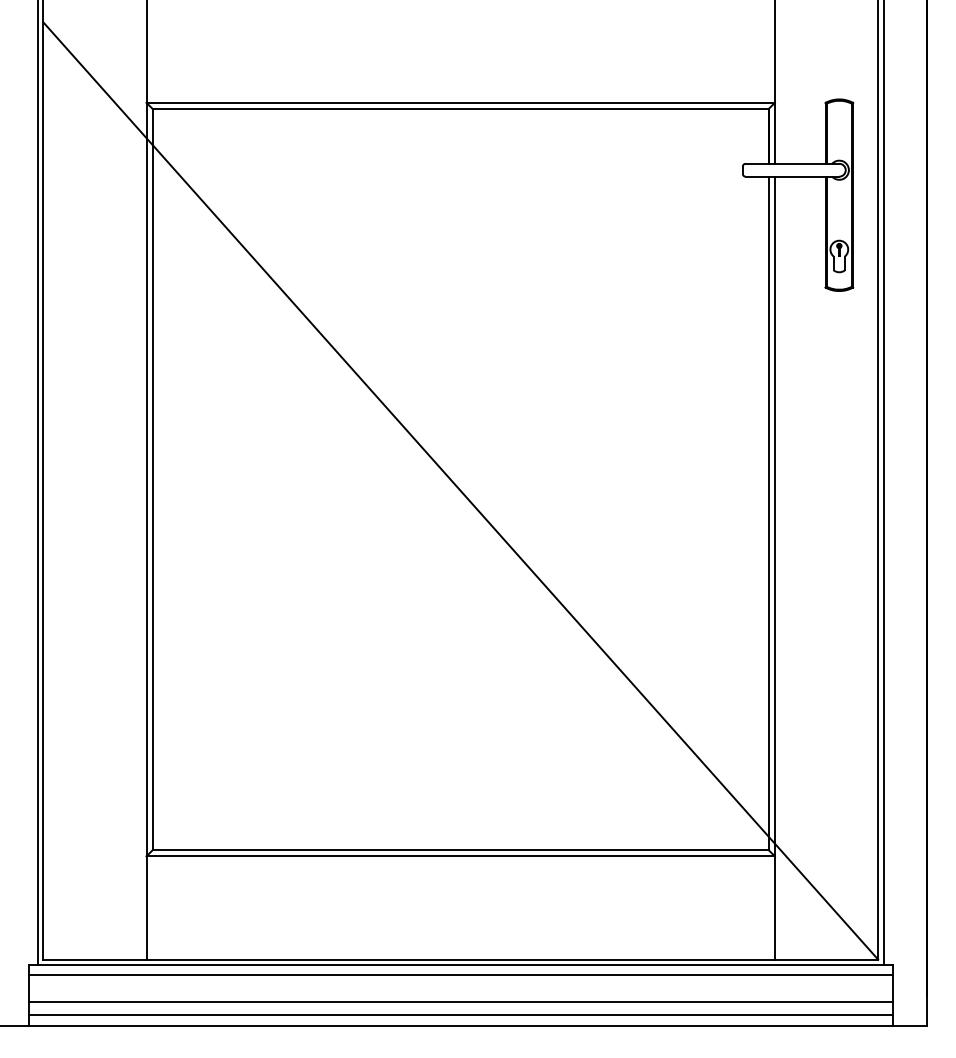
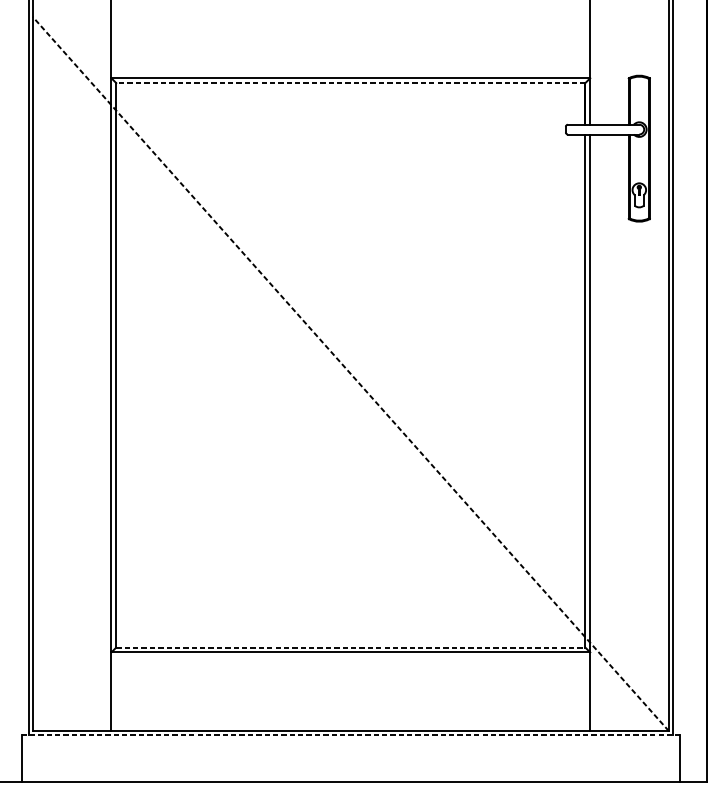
line: (460, 109) -> (350, 83), solid -> dashed
line: (460, 490) -> (350, 373), solid -> dashed
line: (460, 849) -> (350, 647), solid -> dashed
line: (461, 965) -> (351, 735), solid -> dashed
line: (460, 974) -> (350, 742), removed
line: (460, 1002) -> (350, 763), removed
line: (460, 1015) -> (350, 773), removed

